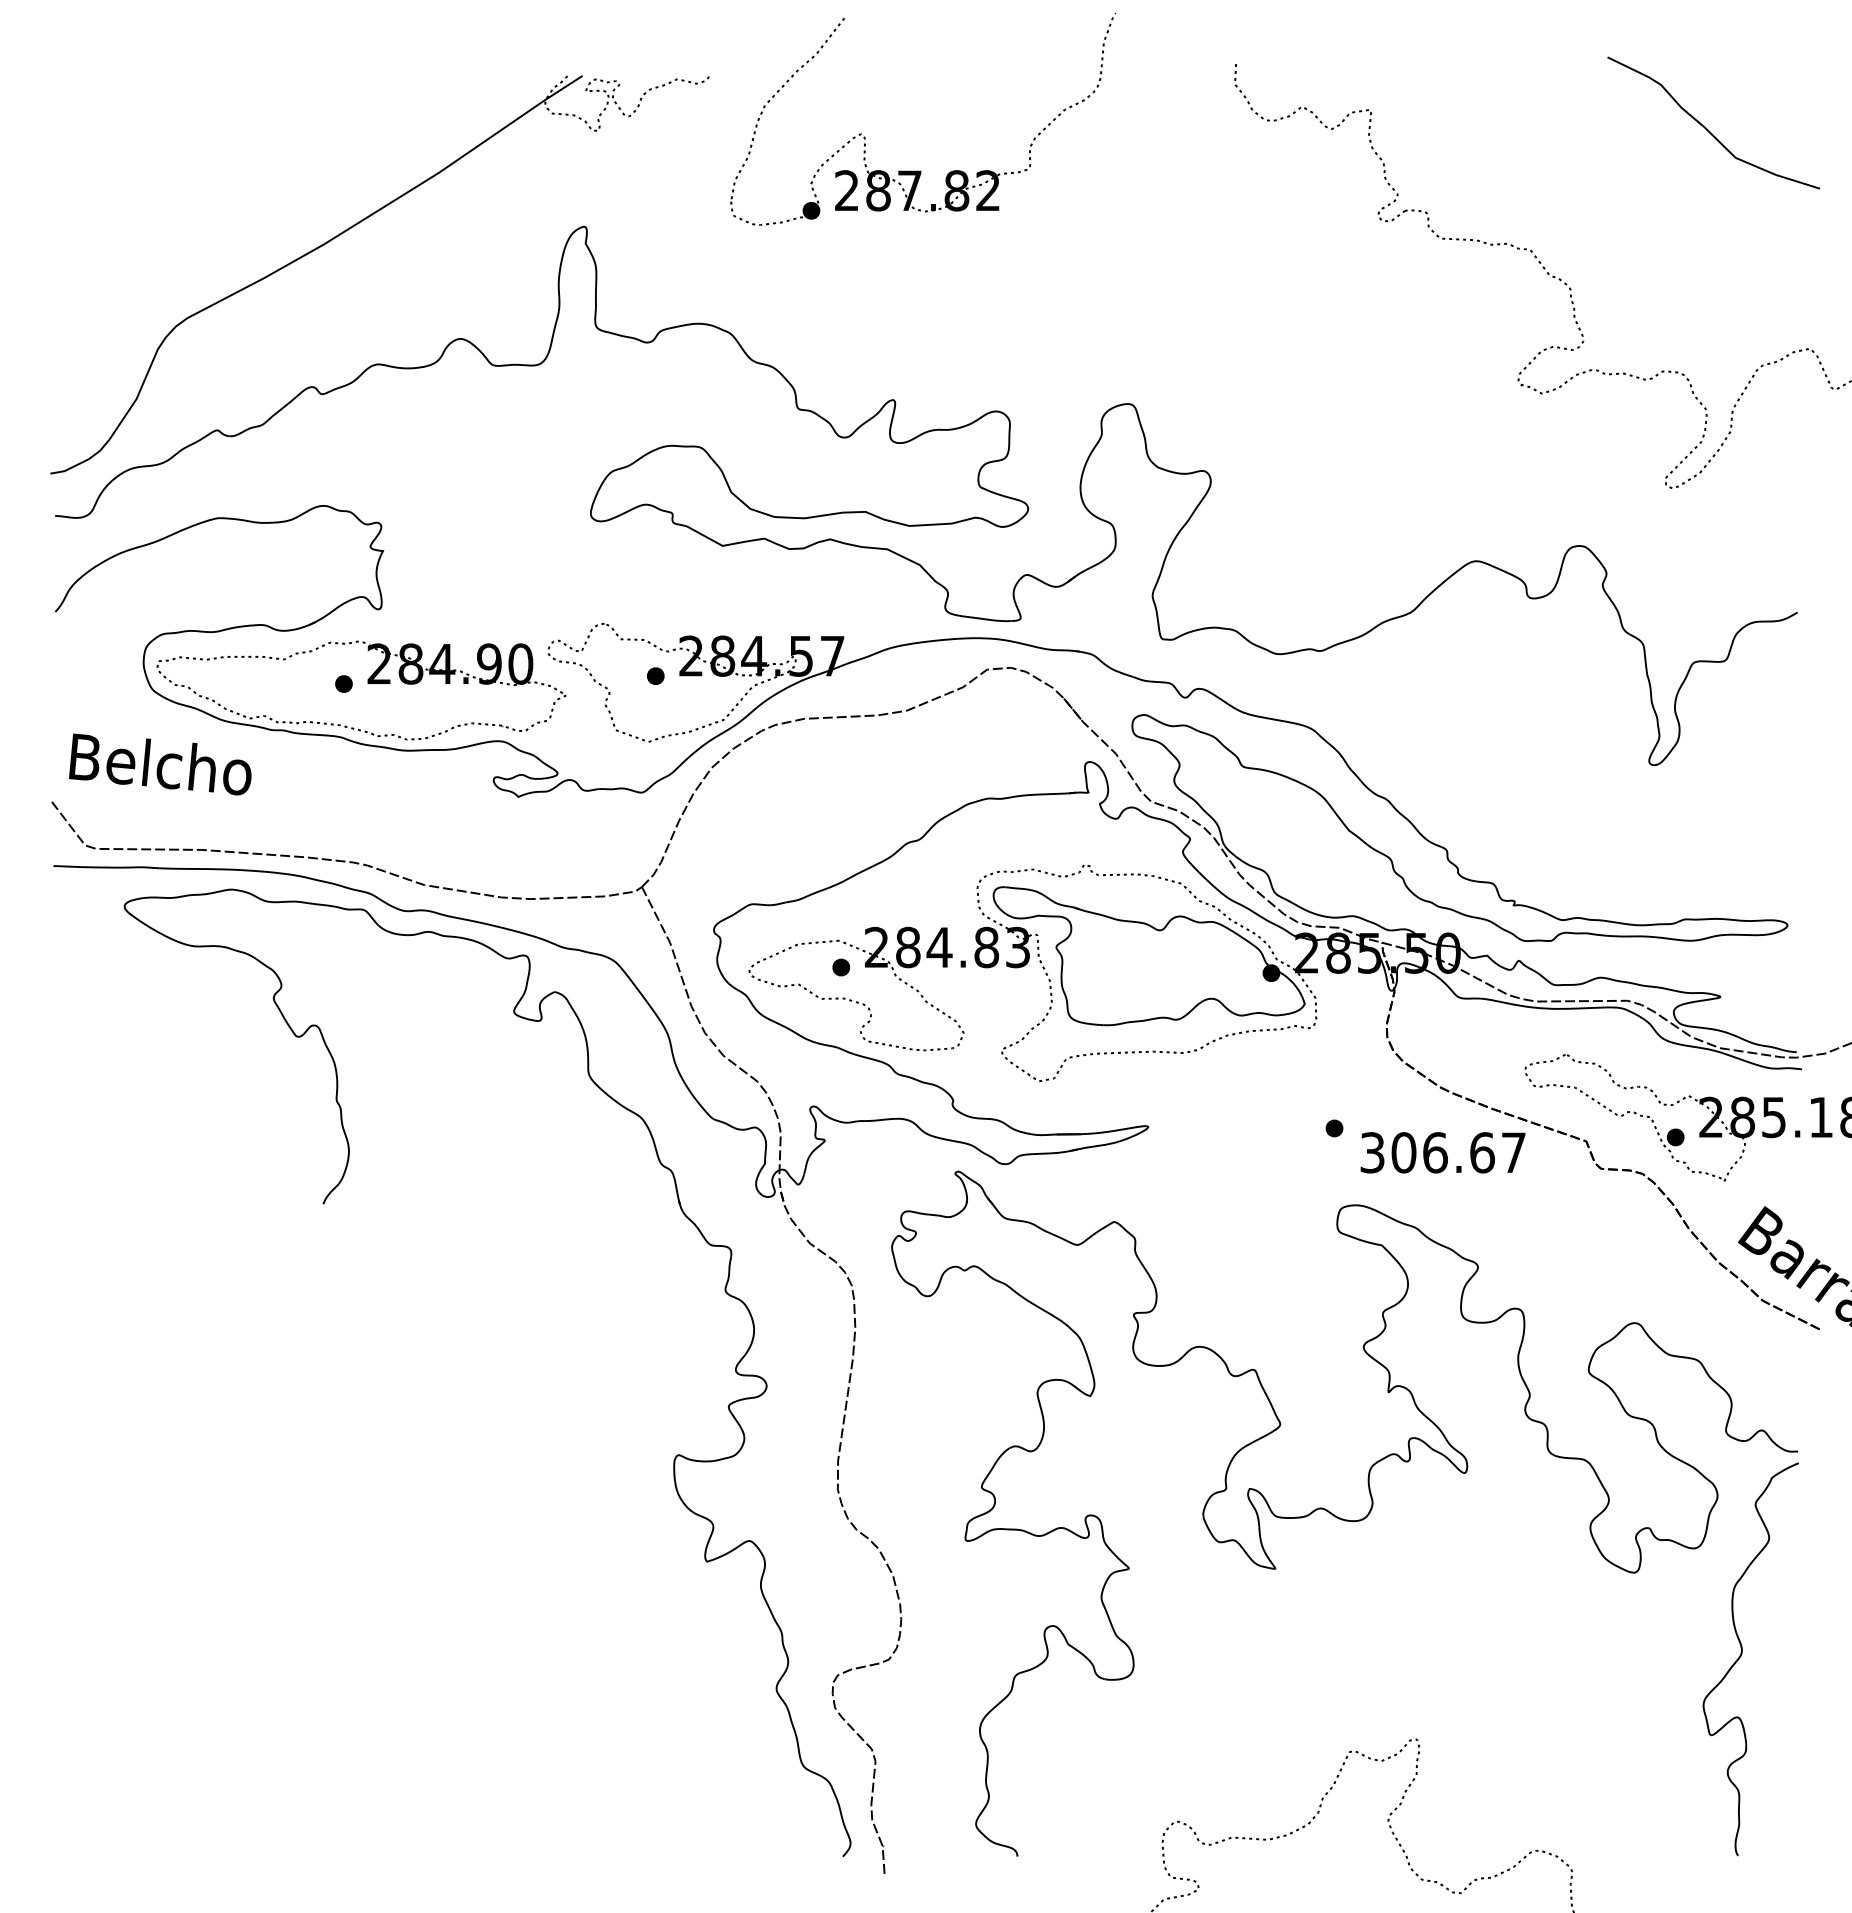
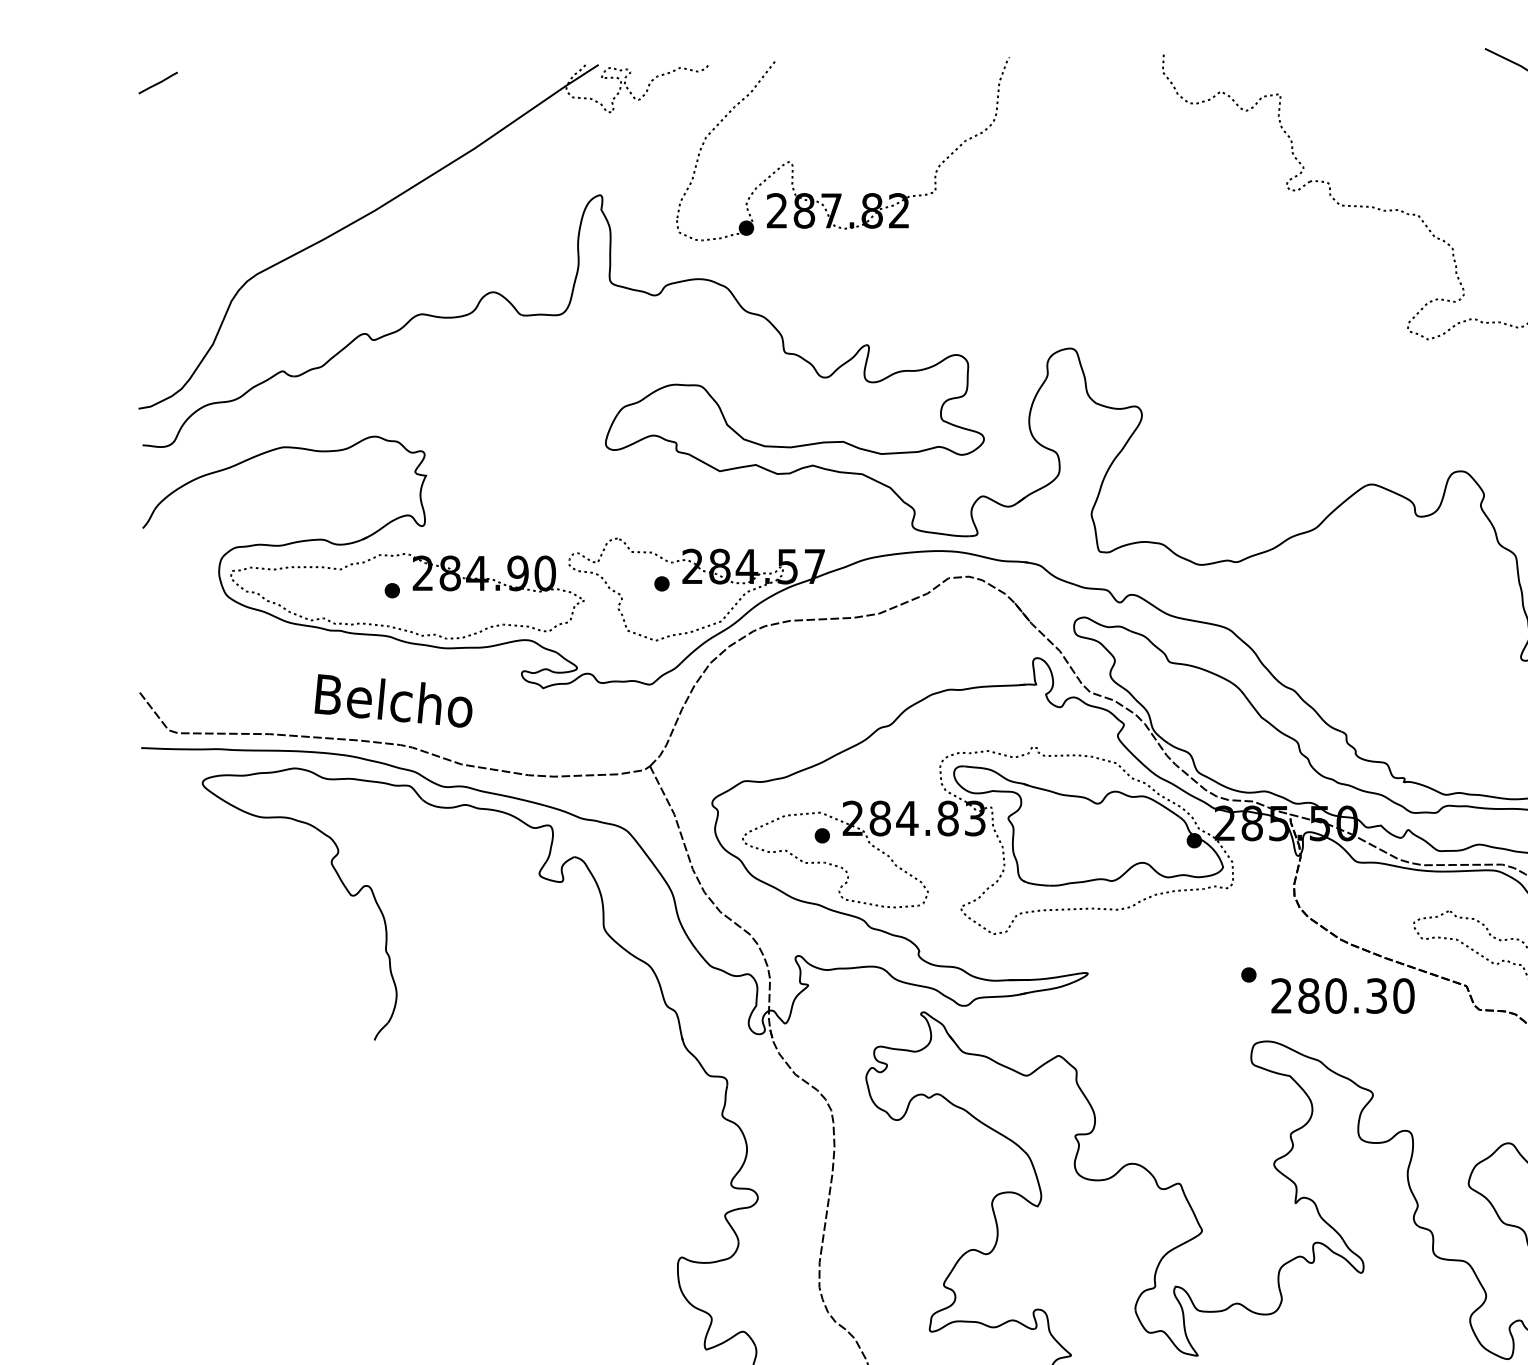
line: (72, 96) -> (157, 82), added
part: (920, 170) -> (840, 193), moved
text: (160, 764) -> (393, 700), moved
text: (1443, 1152) -> (1343, 995), 306.67 -> 280.30

